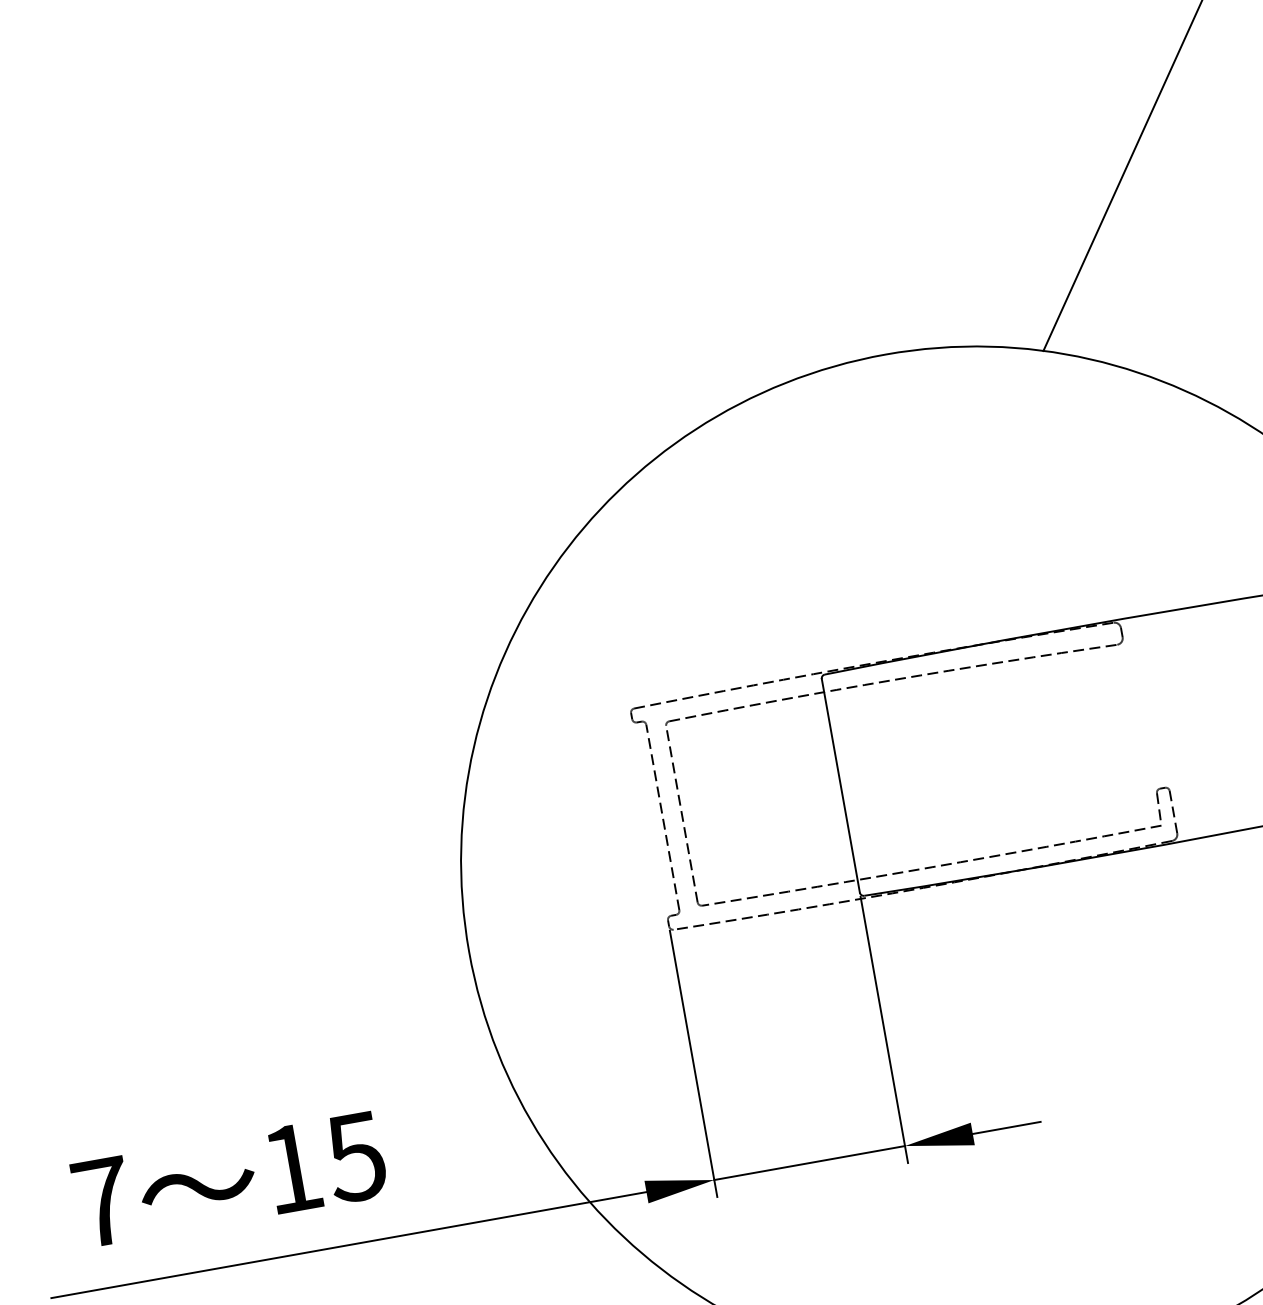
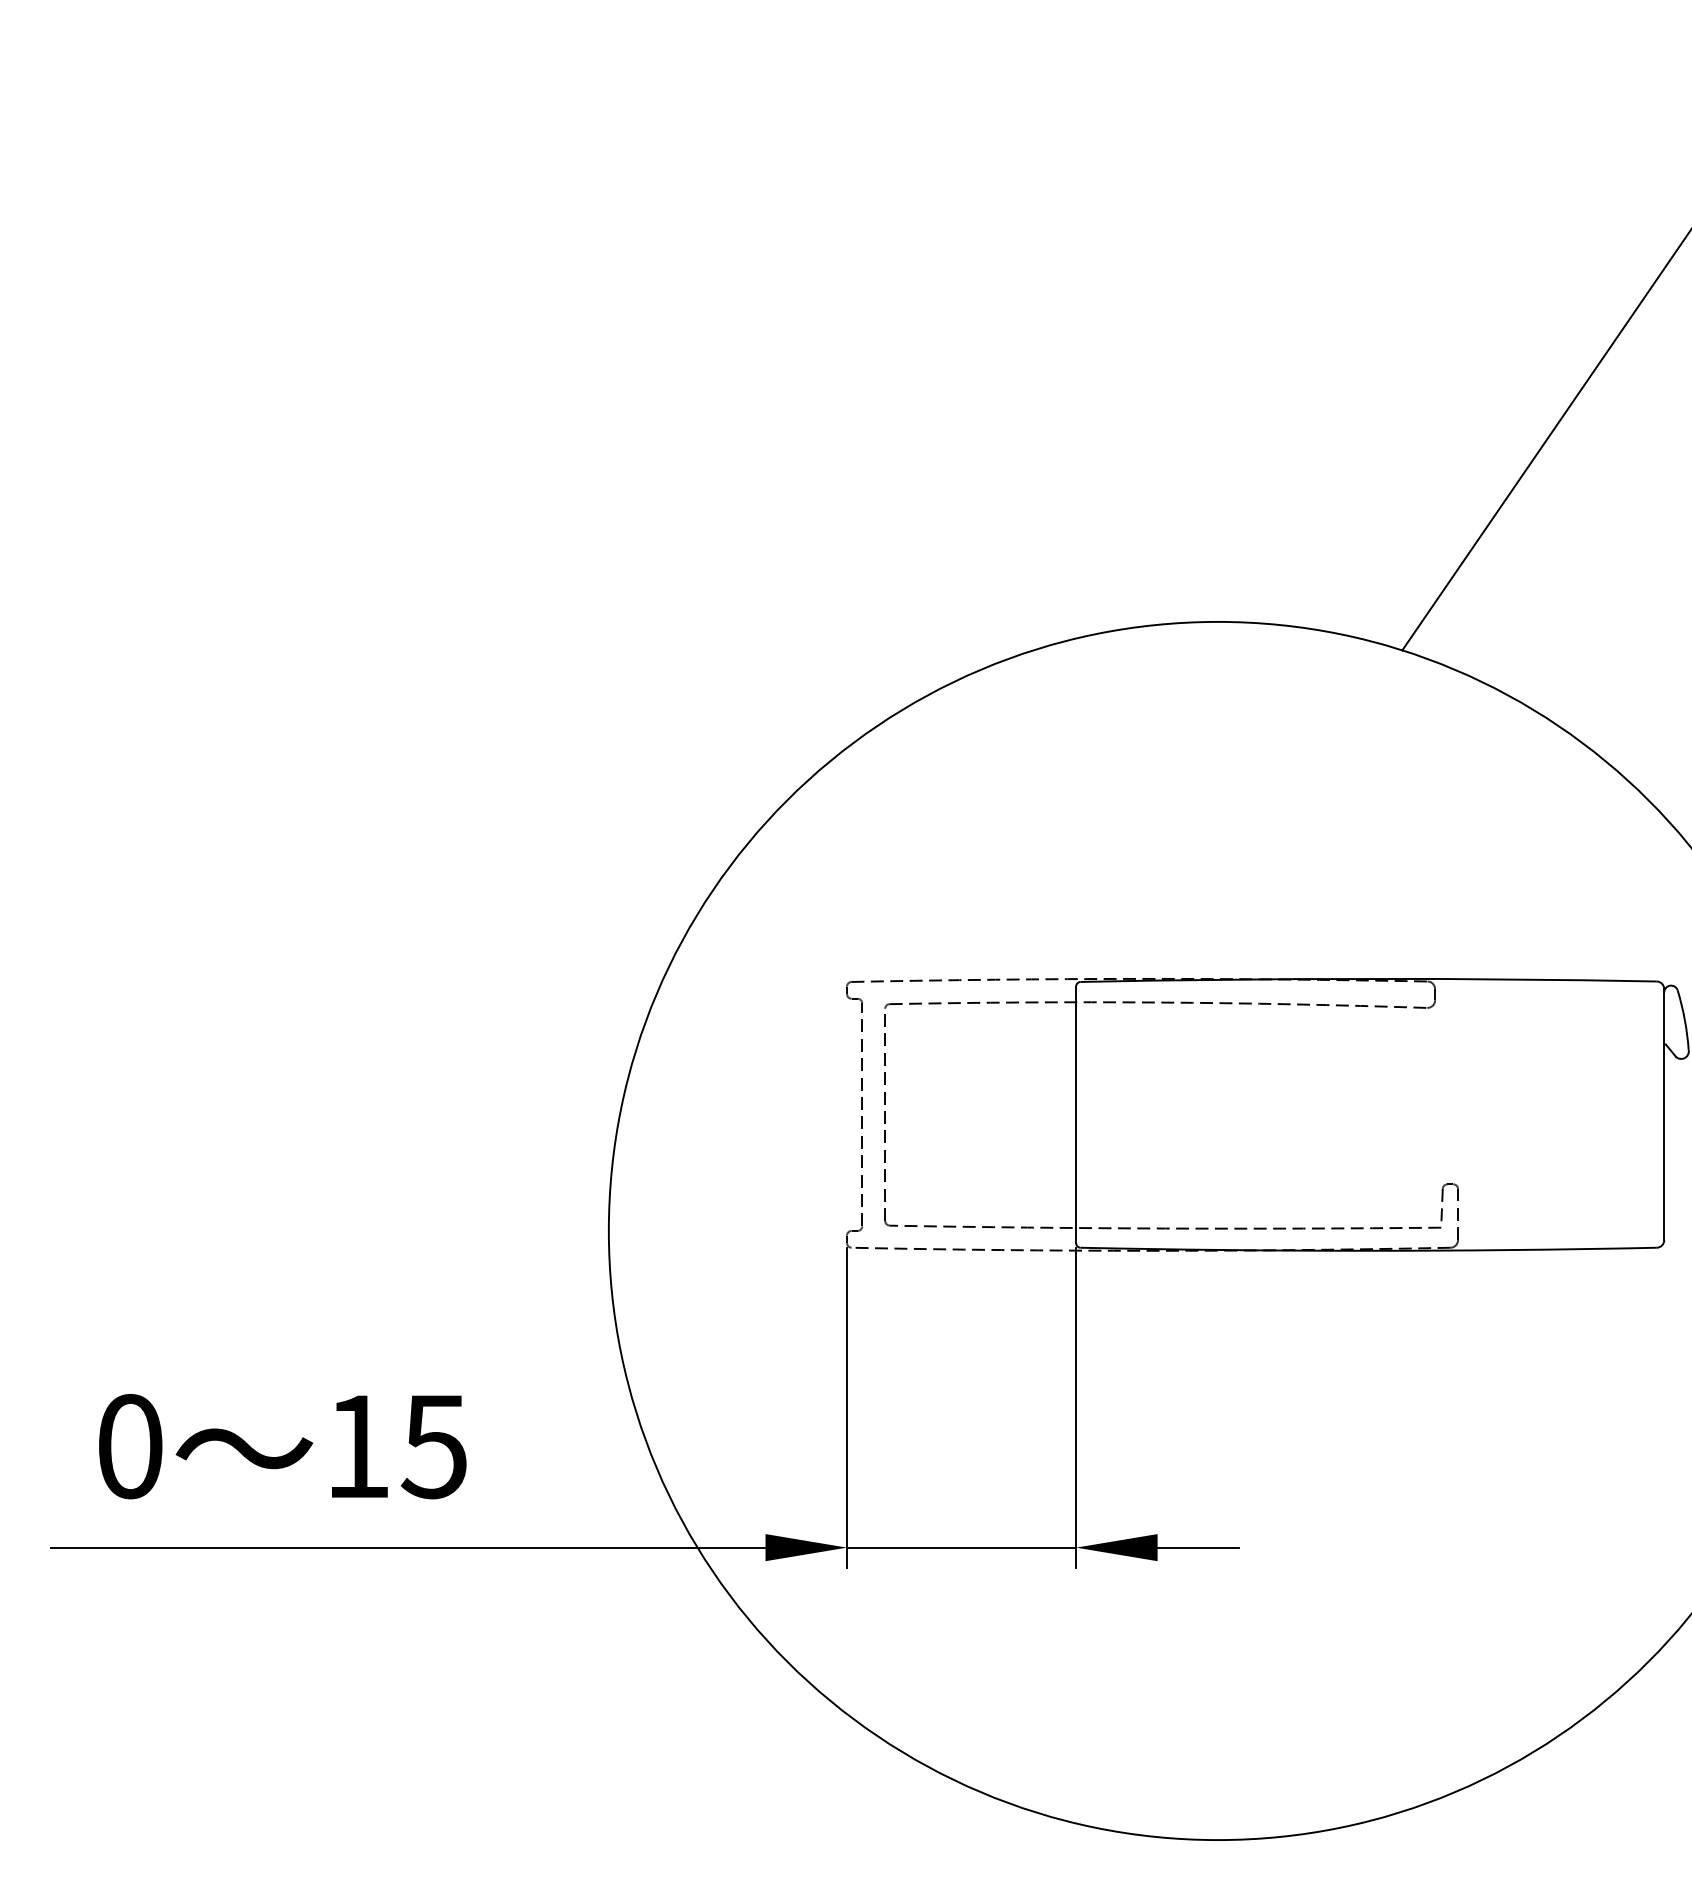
text: (102, 1202) -> (130, 1446), 7 -> 0

